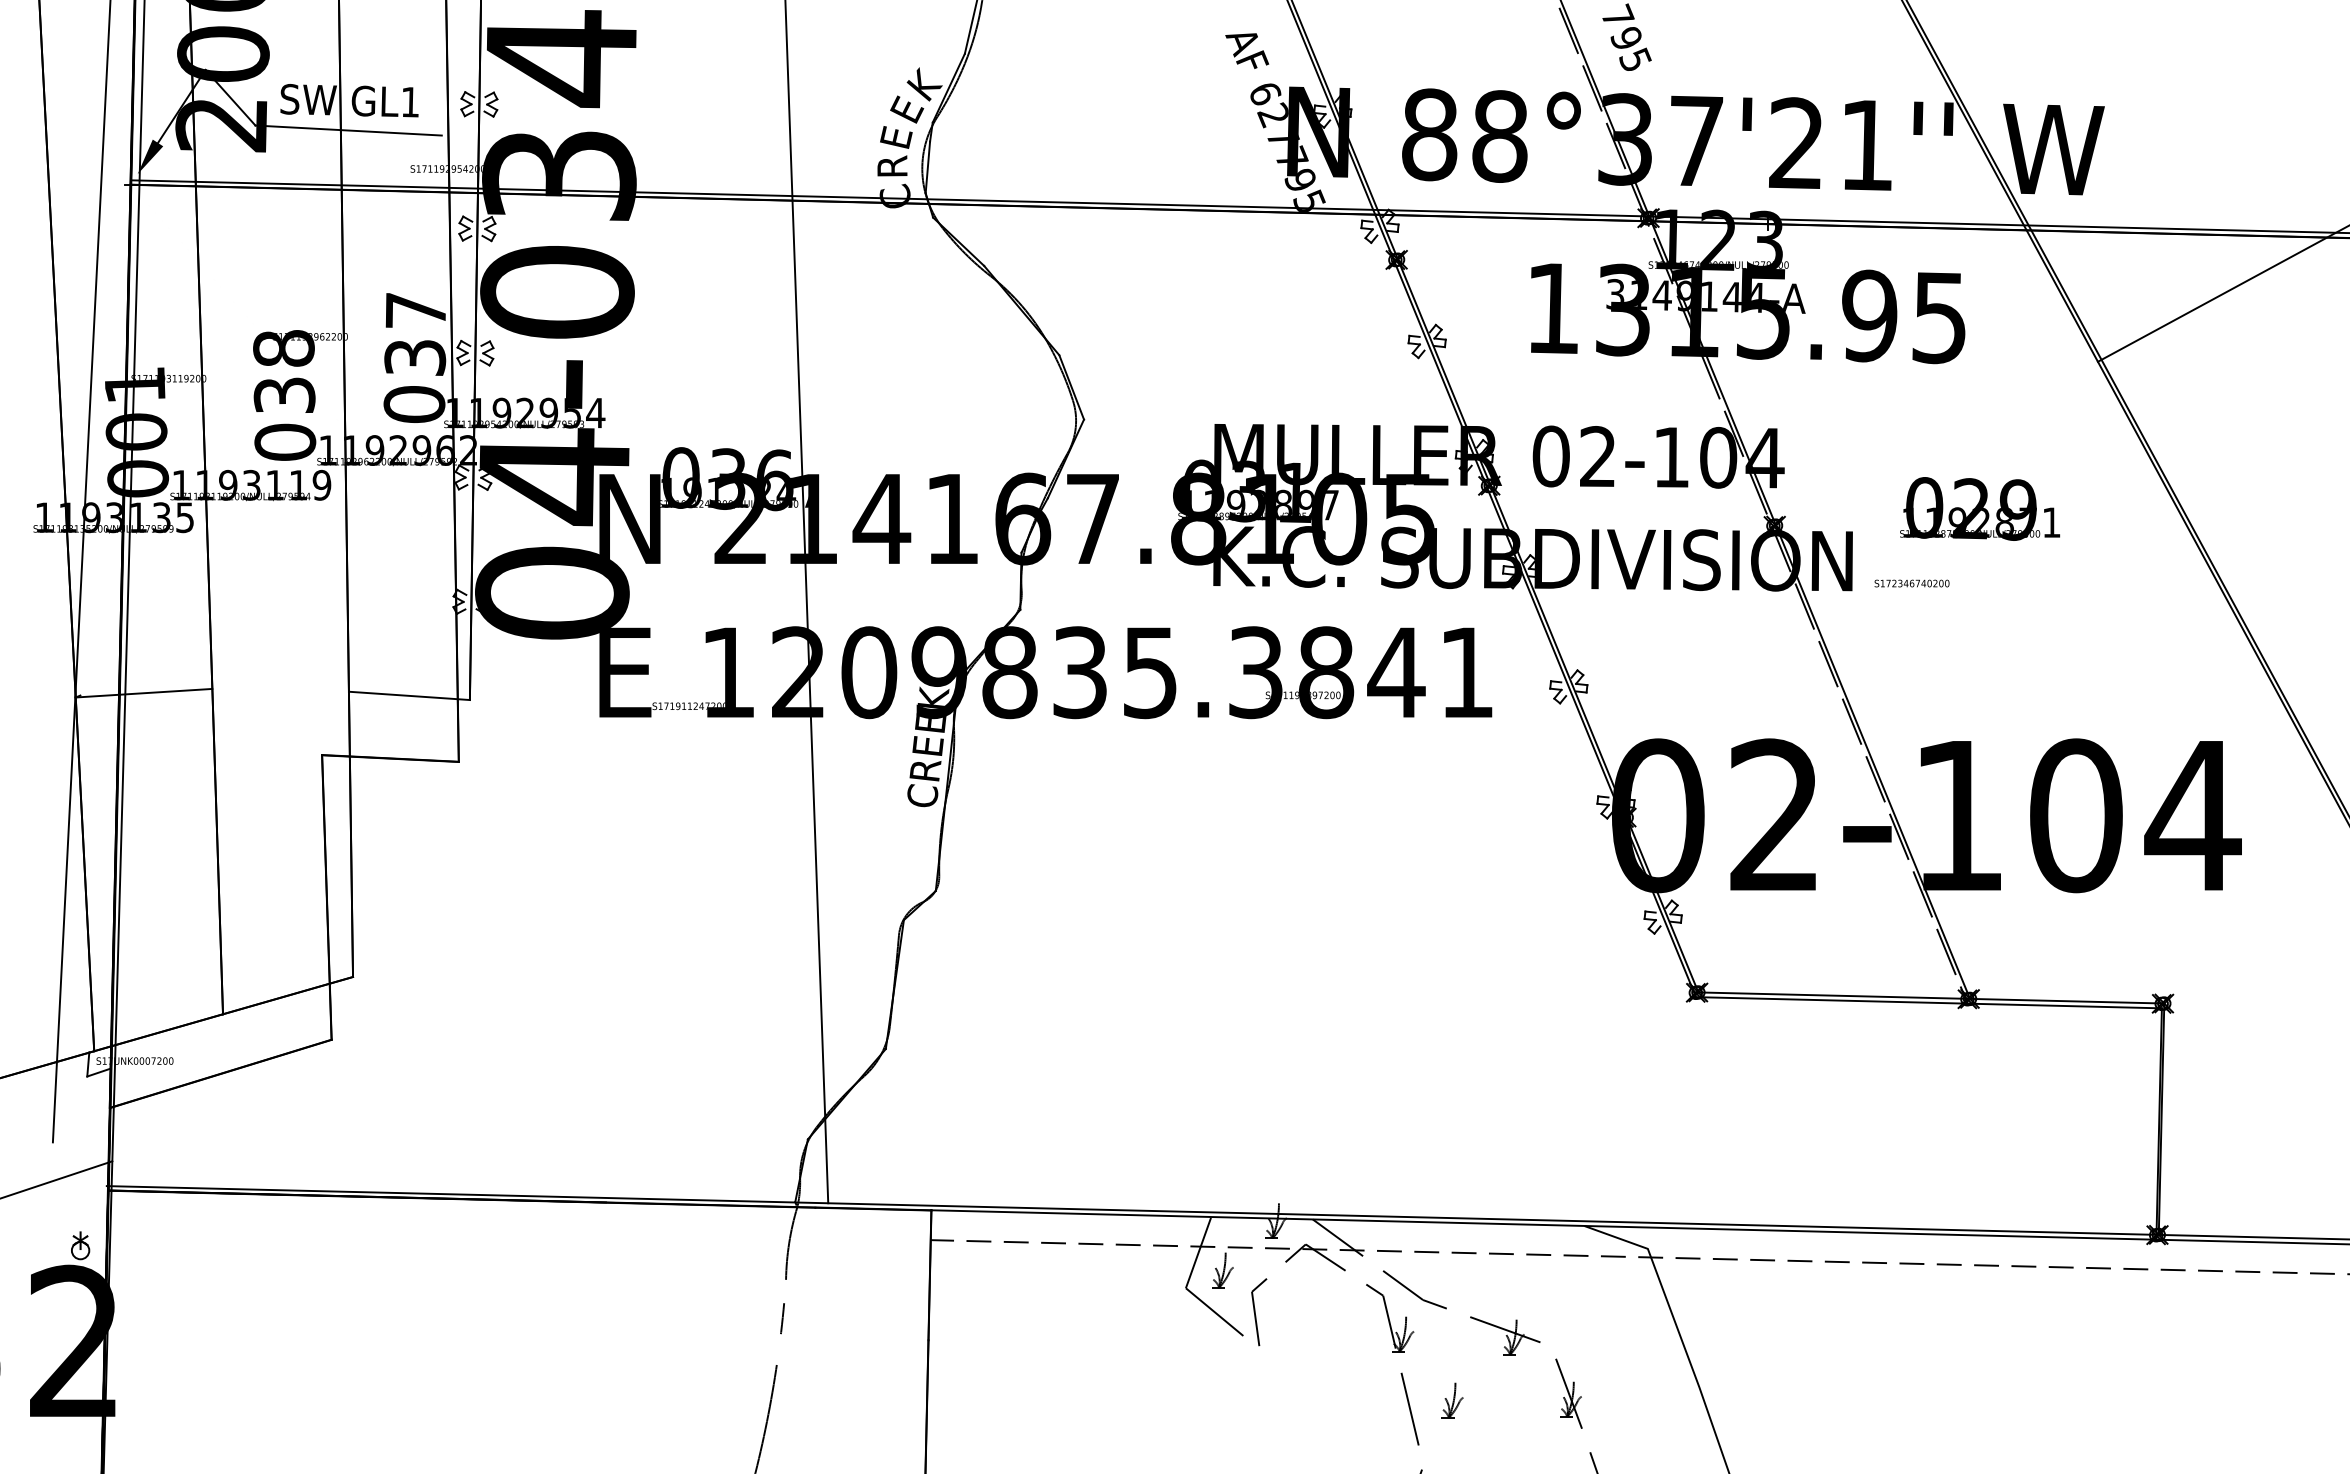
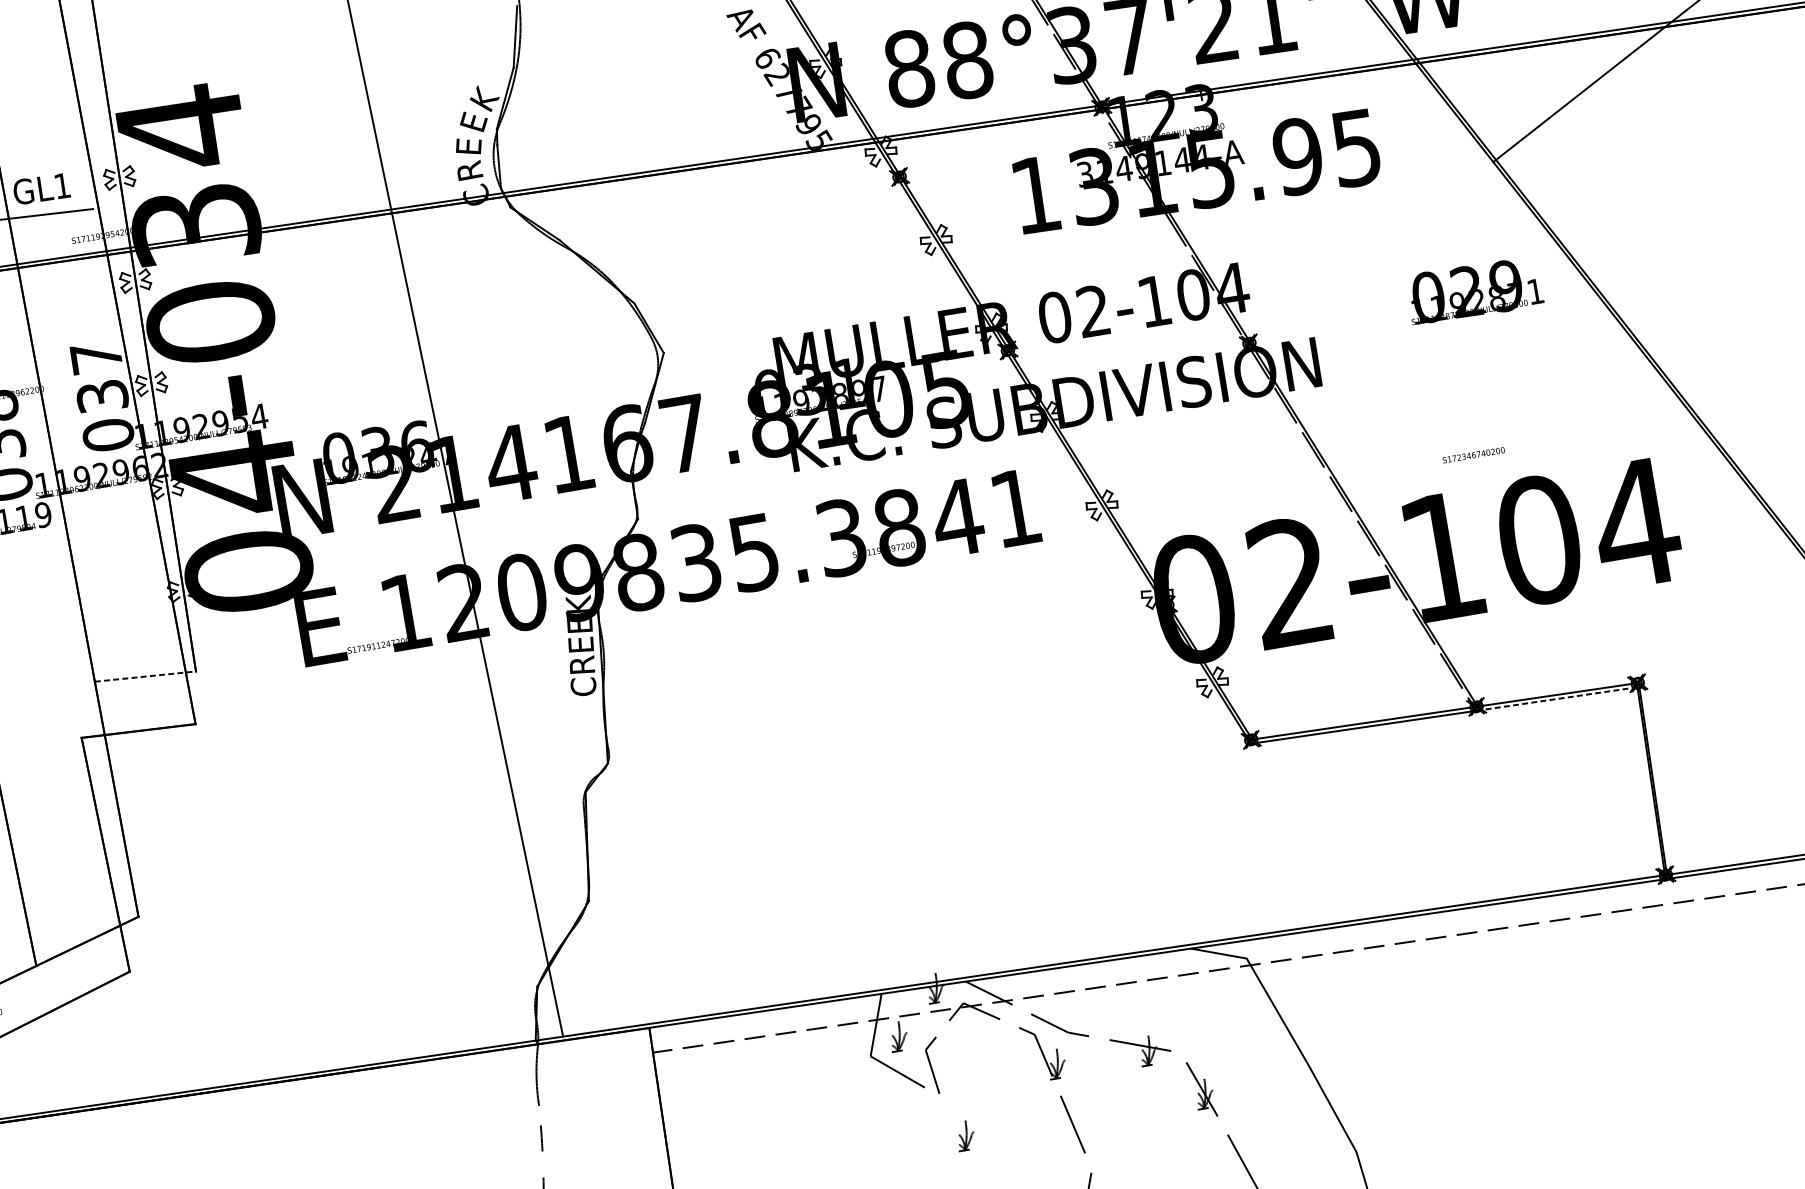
text: (1980, 508) -> (1474, 290), moved
text: (1911, 583) -> (1473, 455), moved
line: (409, 695) -> (145, 676), solid -> dashed
line: (2064, 1005) -> (1556, 698), solid -> dashed
part: (1452, 1400) -> (965, 1135), moved

